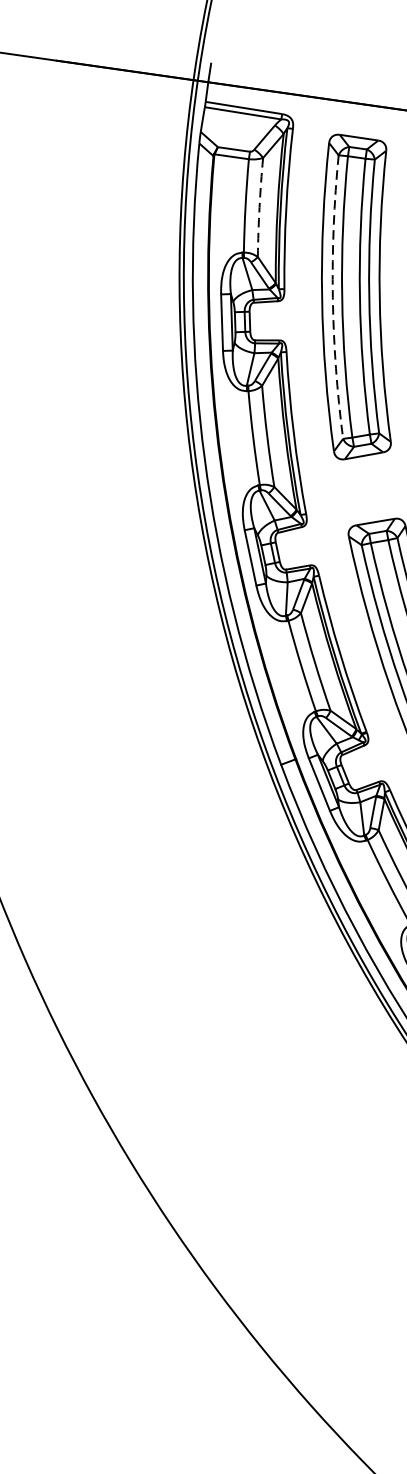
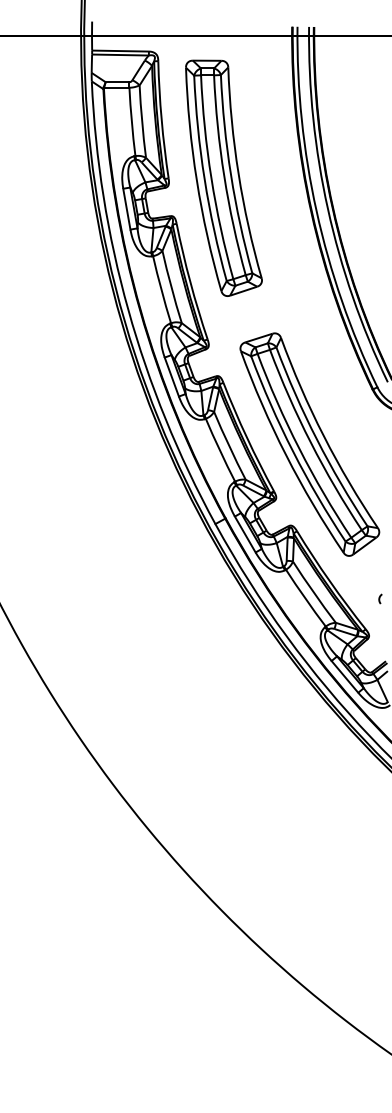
arc: (260, 207) -> (142, 121), dashed -> solid
arc: (332, 297) -> (204, 179), dashed -> solid

